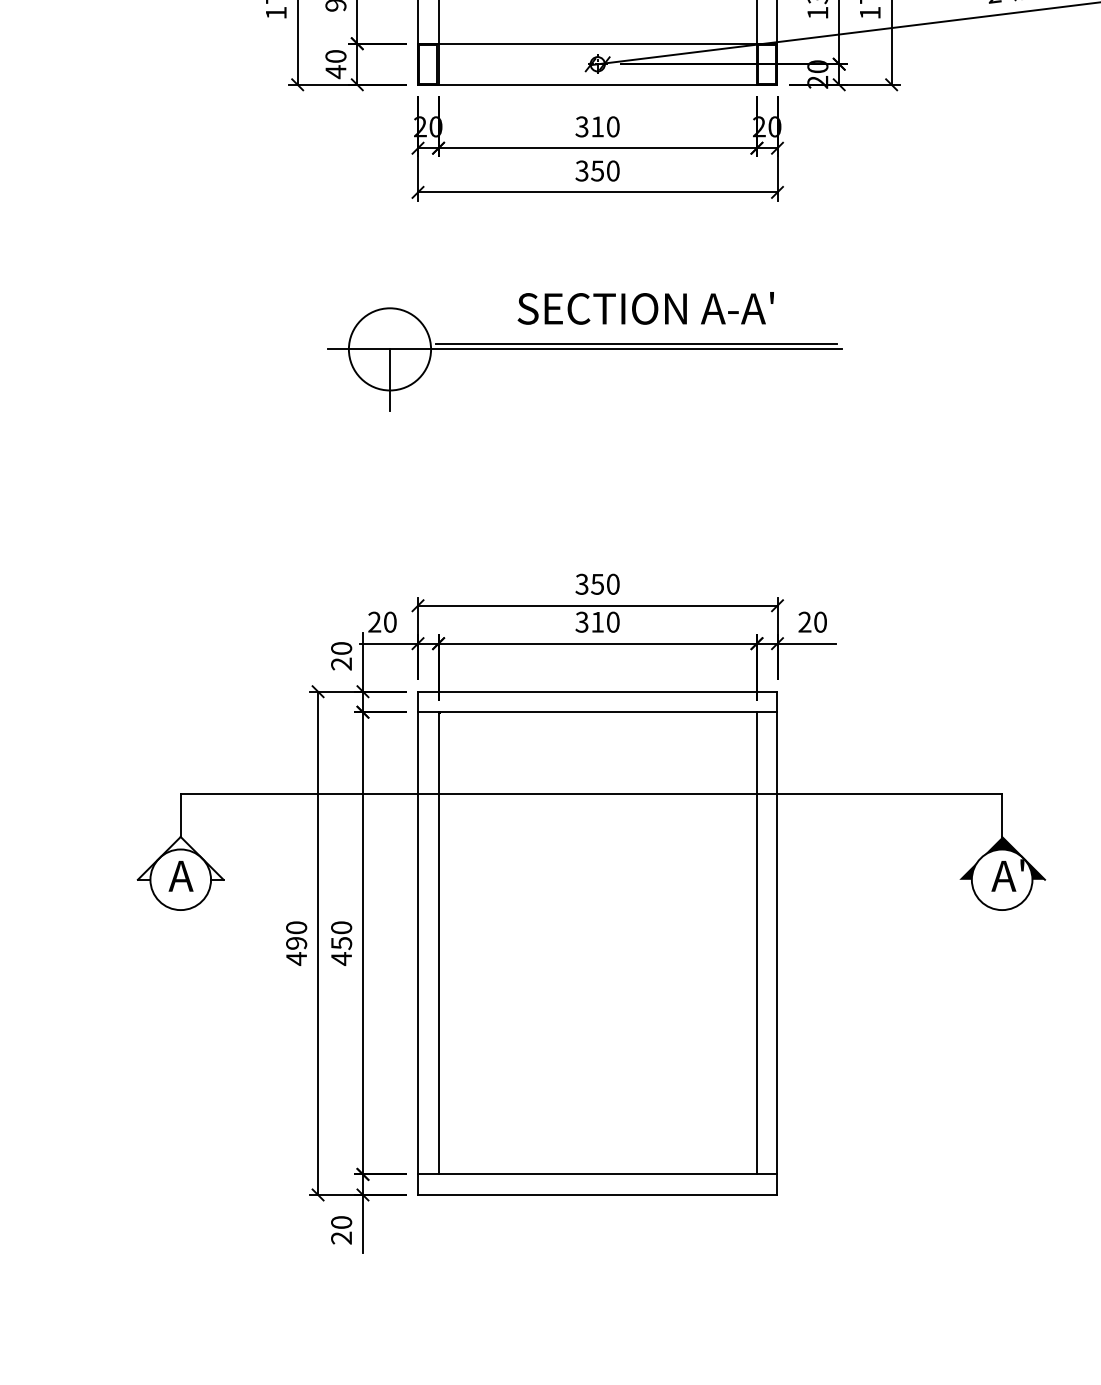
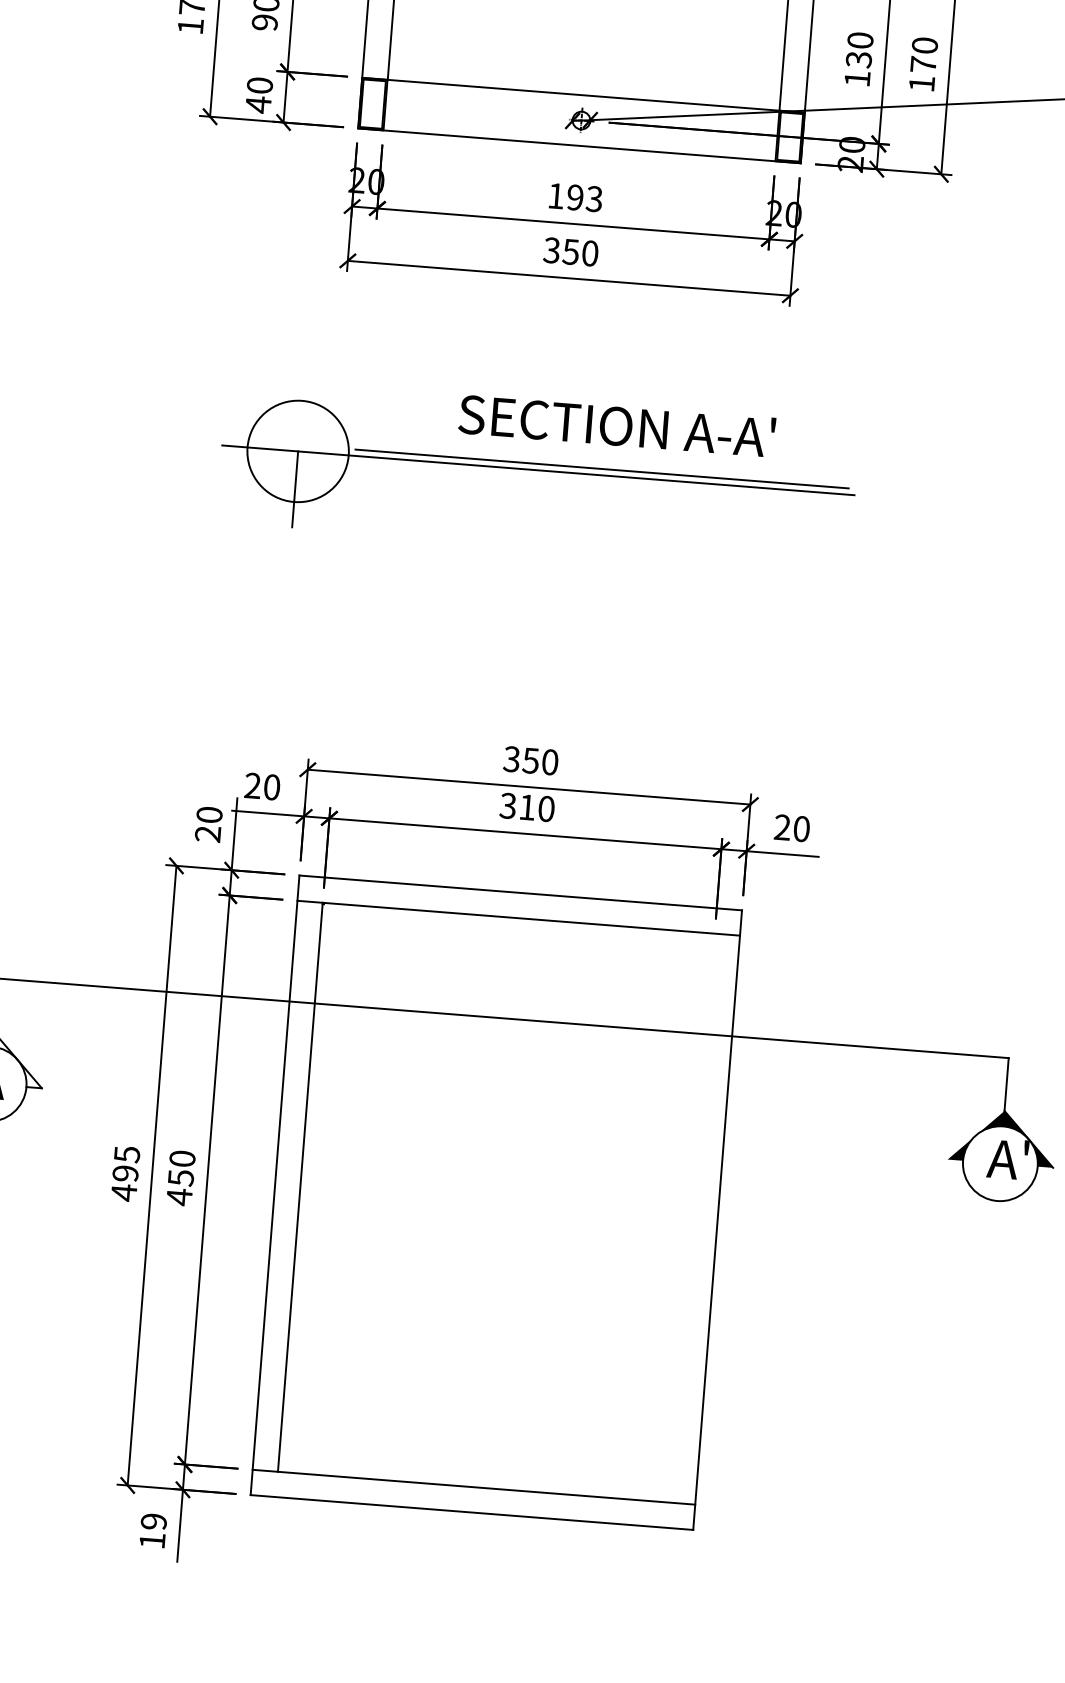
text: (597, 126) -> (575, 197), 310 -> 193
text: (296, 927) -> (127, 1154), 490 -> 495
line: (756, 943) -> (691, 1218), removed
text: (341, 1230) -> (153, 1531), 20 -> 19

